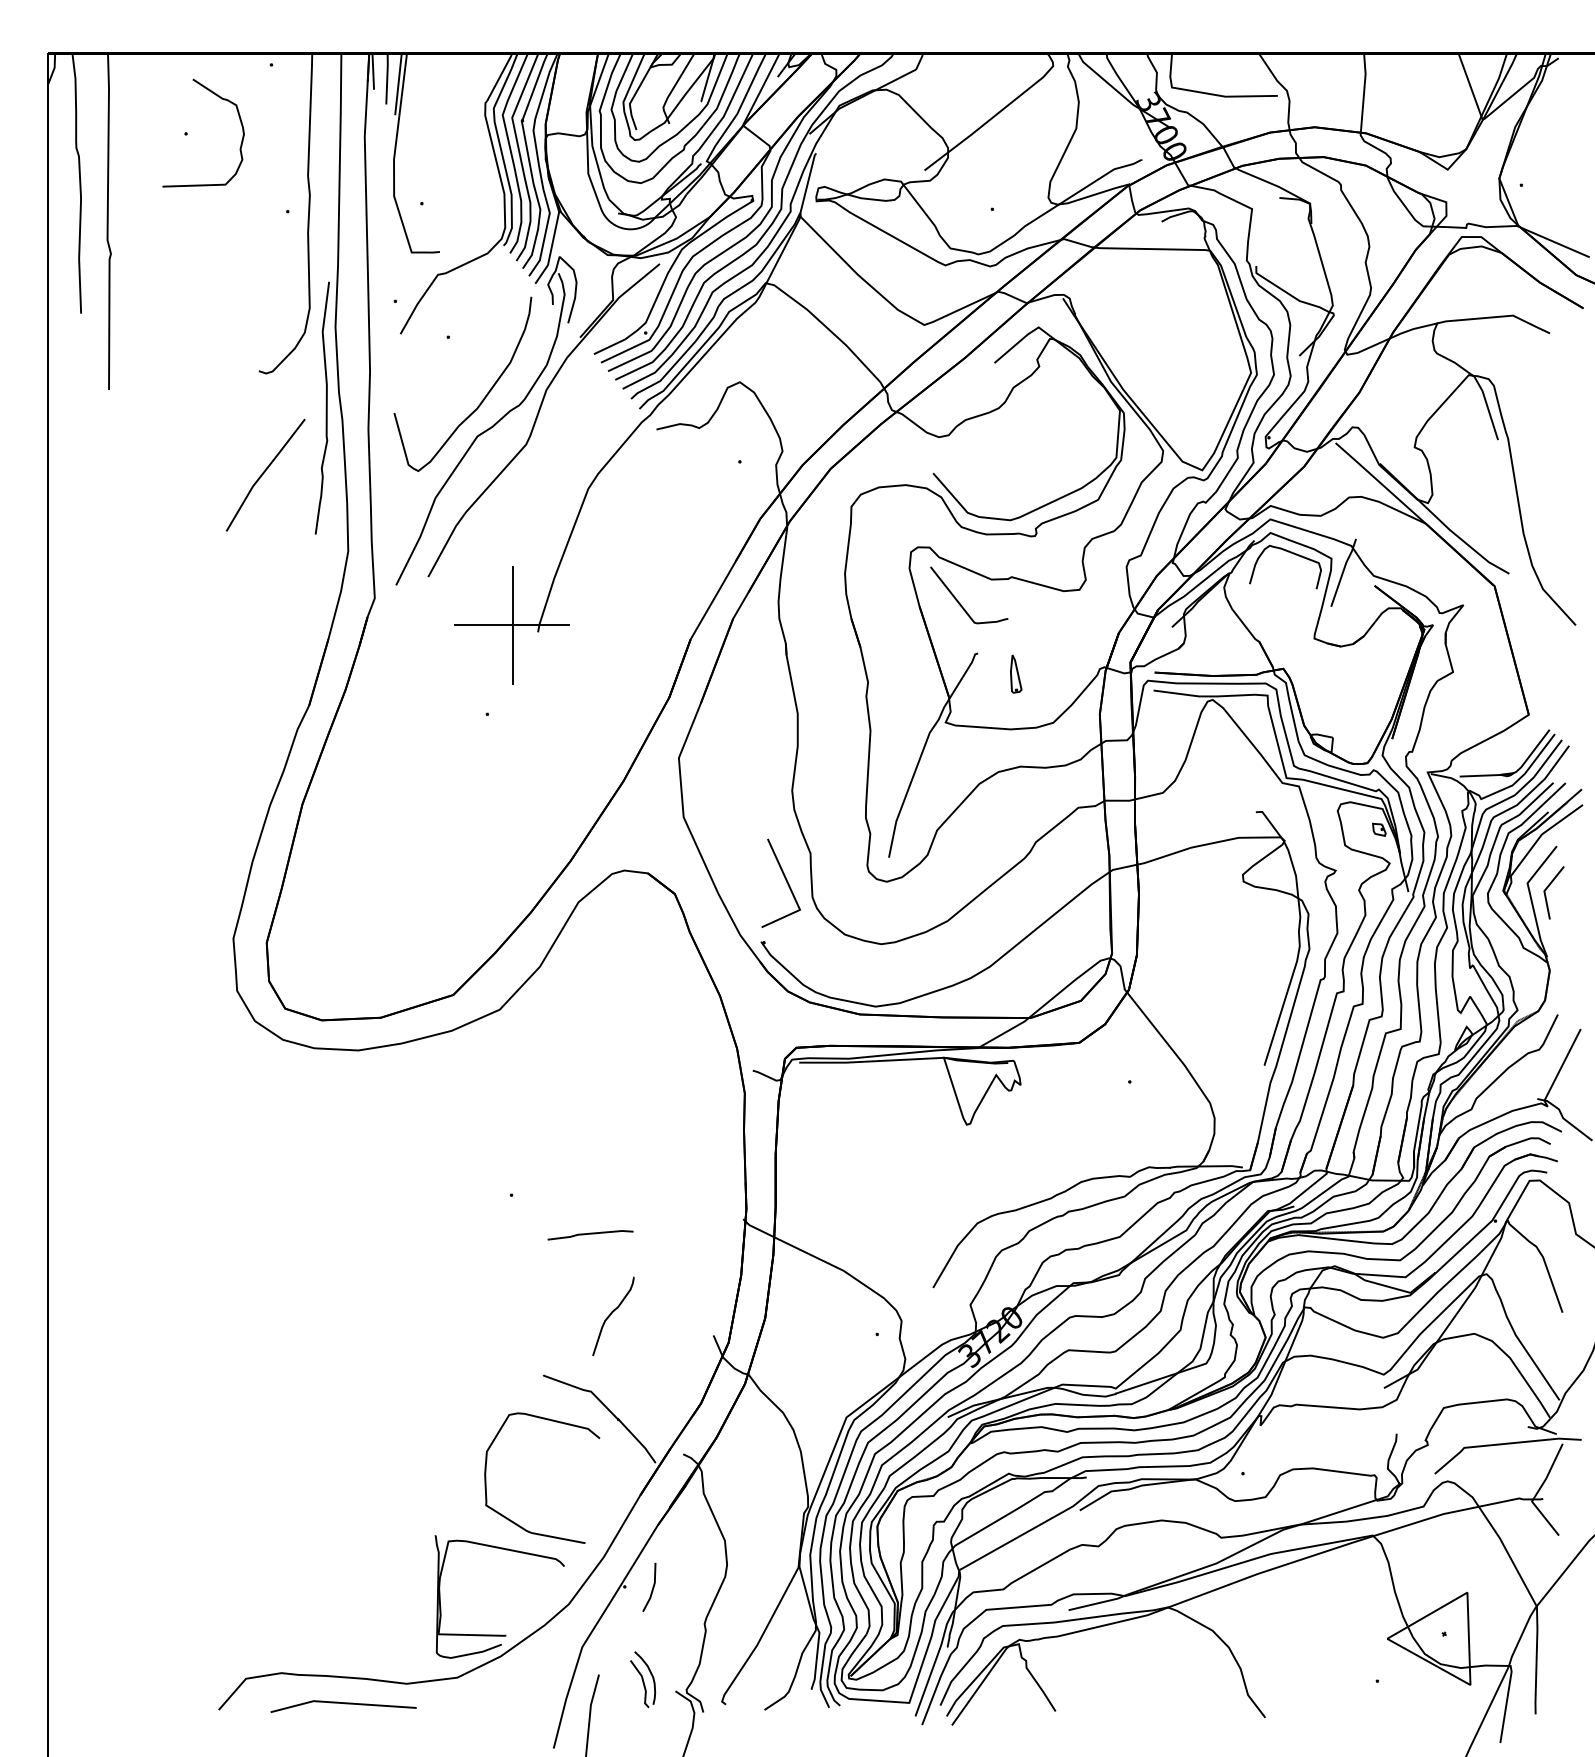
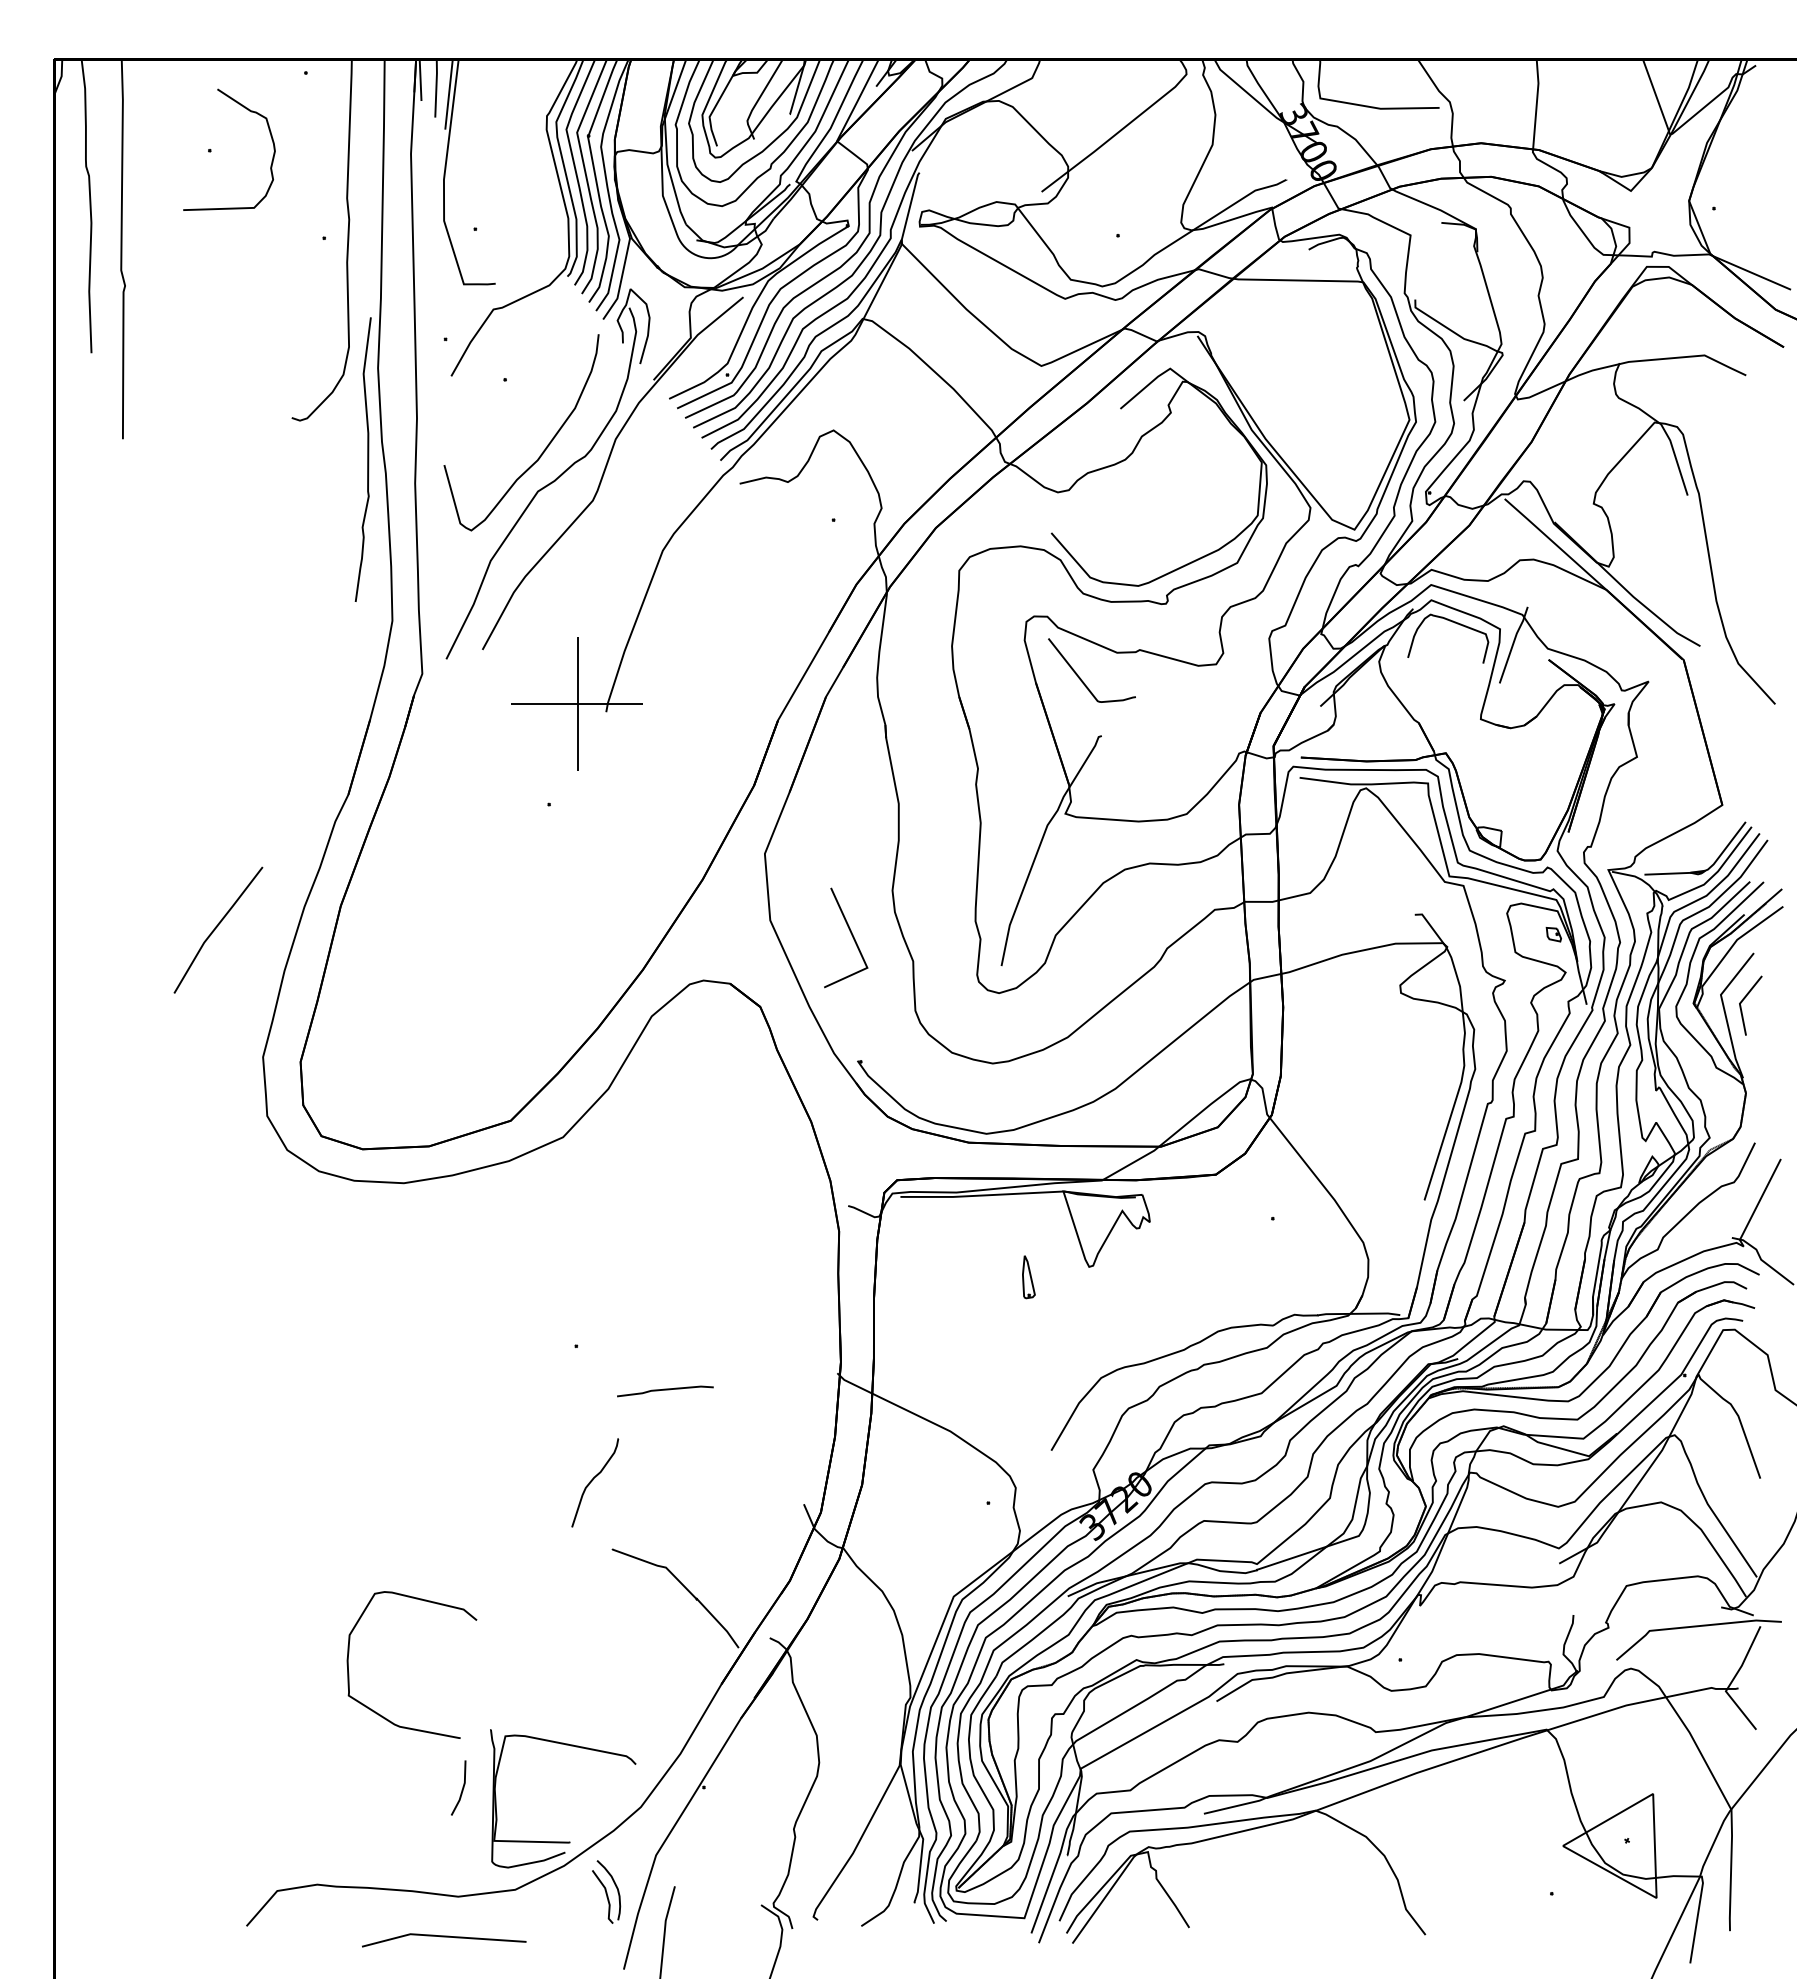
line: (264, 472) -> (217, 927), moved
part: (1015, 674) -> (1028, 1277), moved
line: (785, 881) -> (851, 935), moved
curve: (611, 1314) -> (593, 1480), moved
curve: (513, 1521) -> (379, 1713), moved
line: (651, 1588) -> (461, 1789), moved
part: (643, 1679) -> (606, 1891), moved
line: (343, 1704) -> (444, 1937), moved

